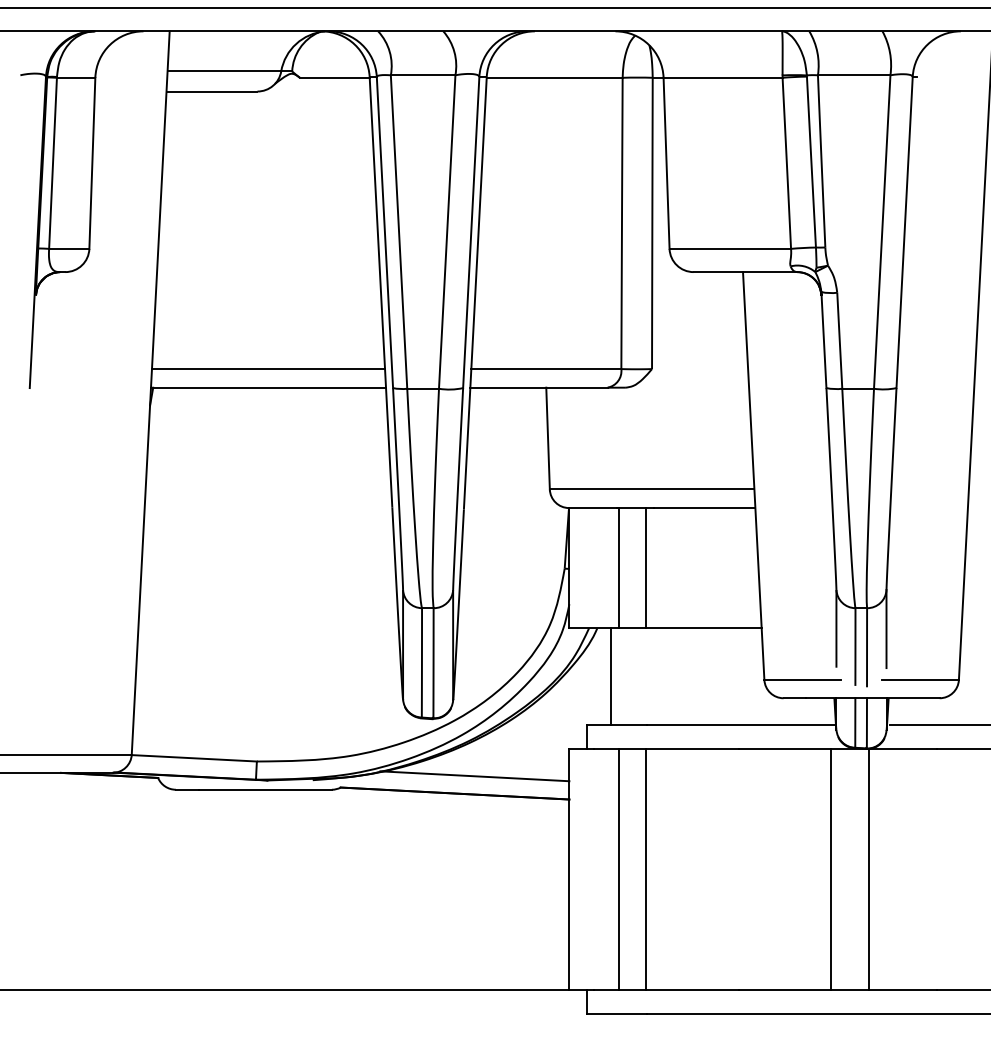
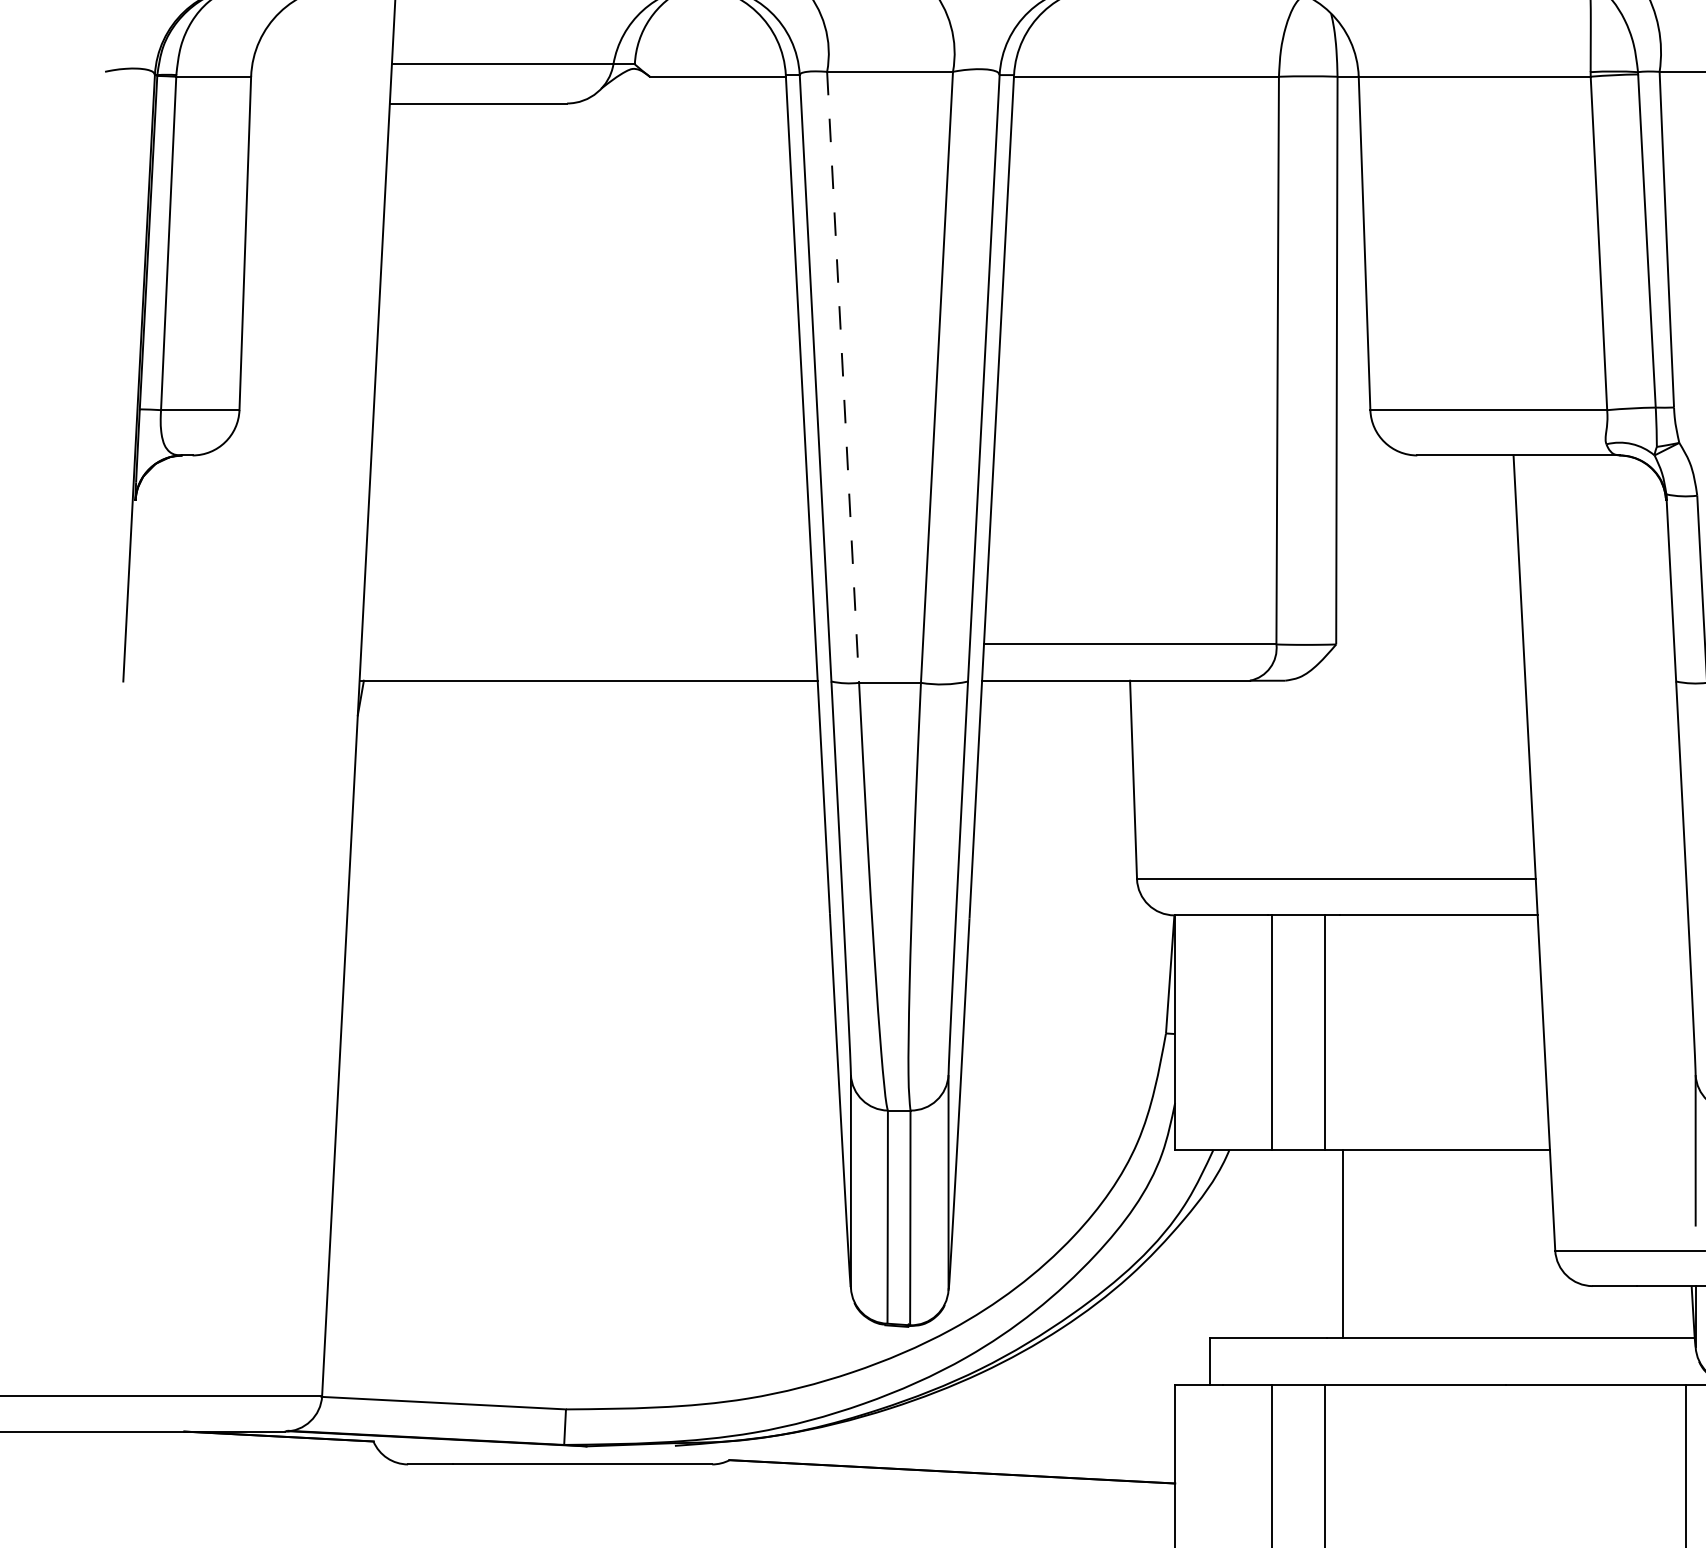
line: (399, 231) -> (843, 376), solid -> dashed
line: (268, 369) -> (588, 645), removed
line: (611, 676) -> (1342, 1243), moved
line: (474, 776) -> (990, 1438), removed

